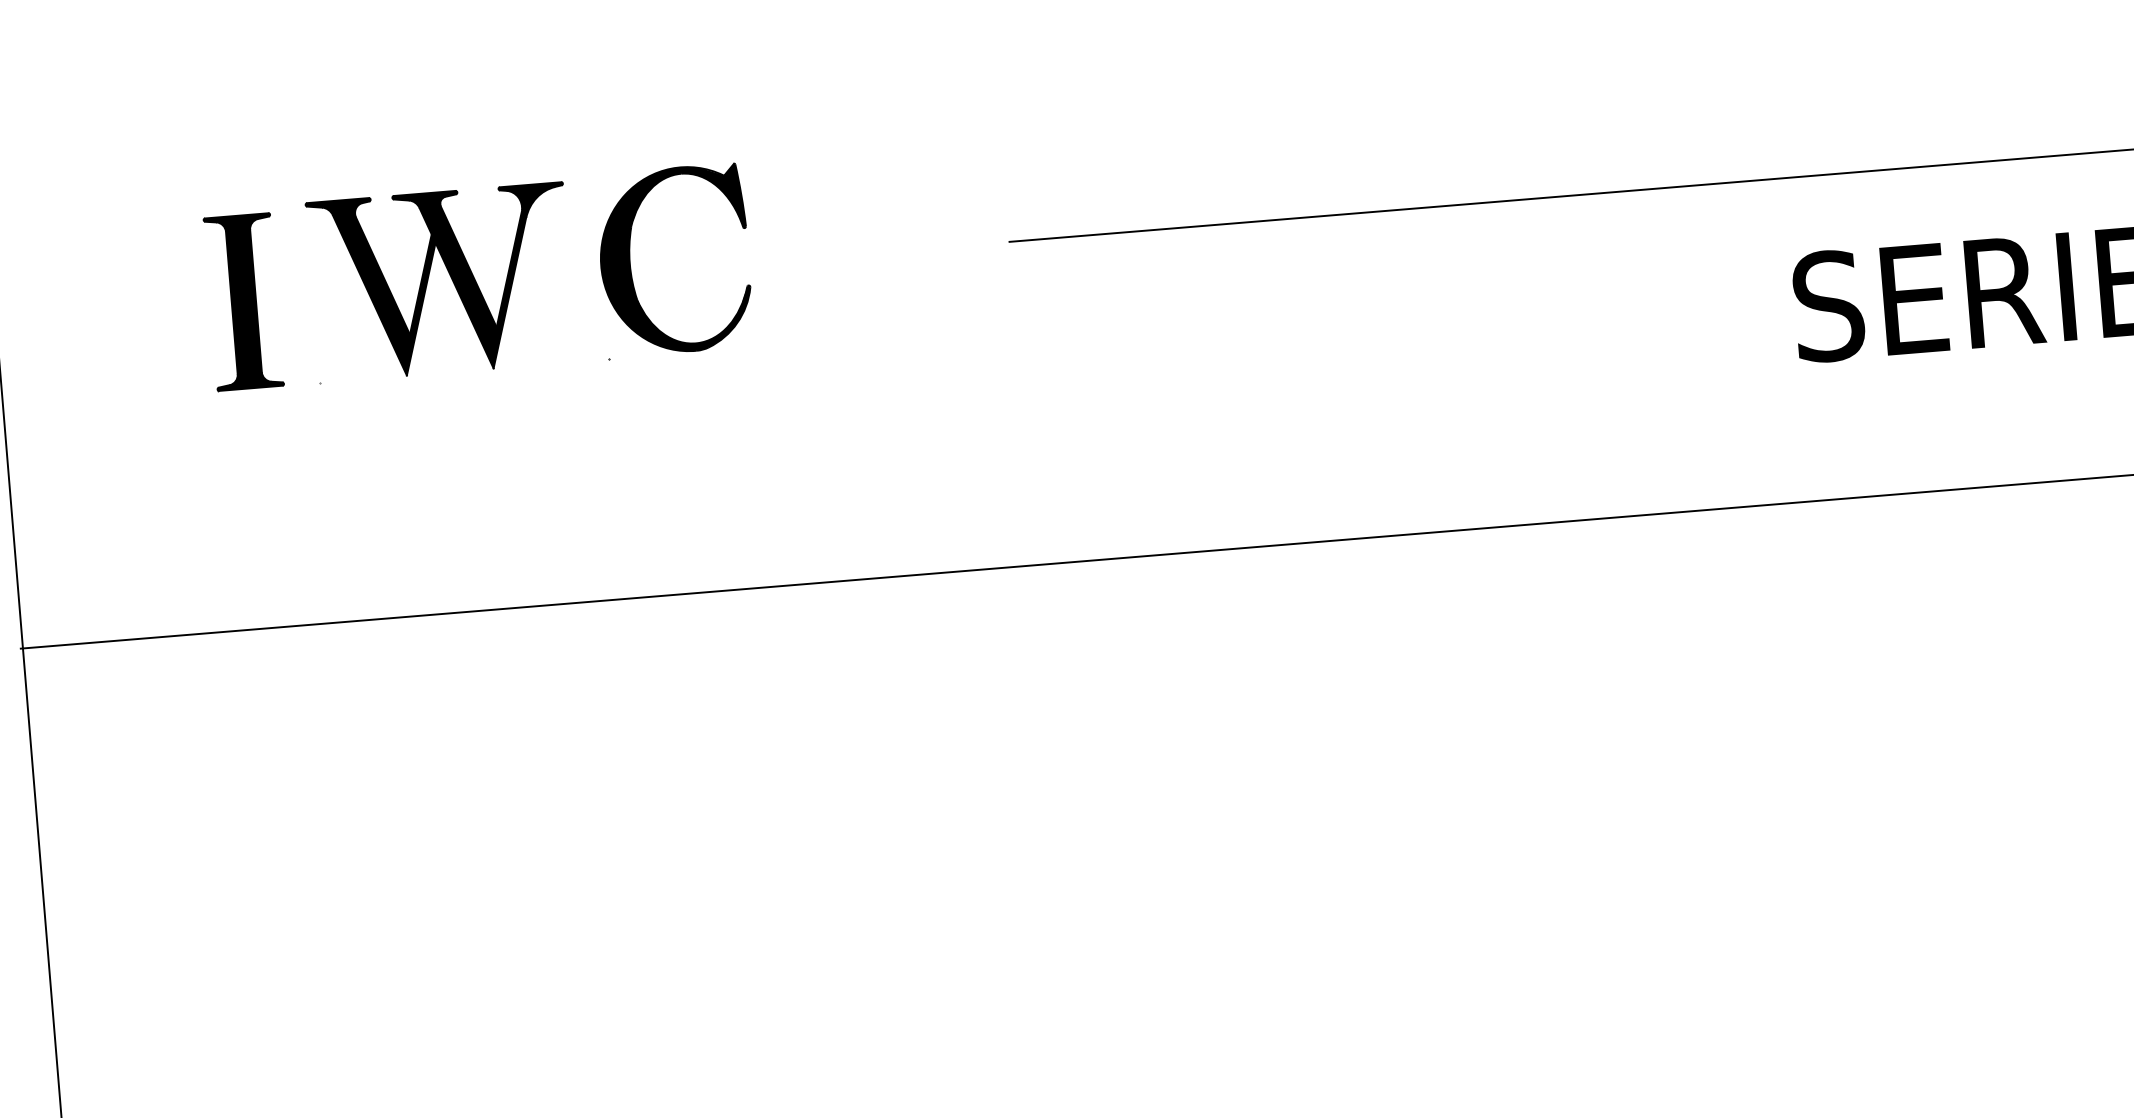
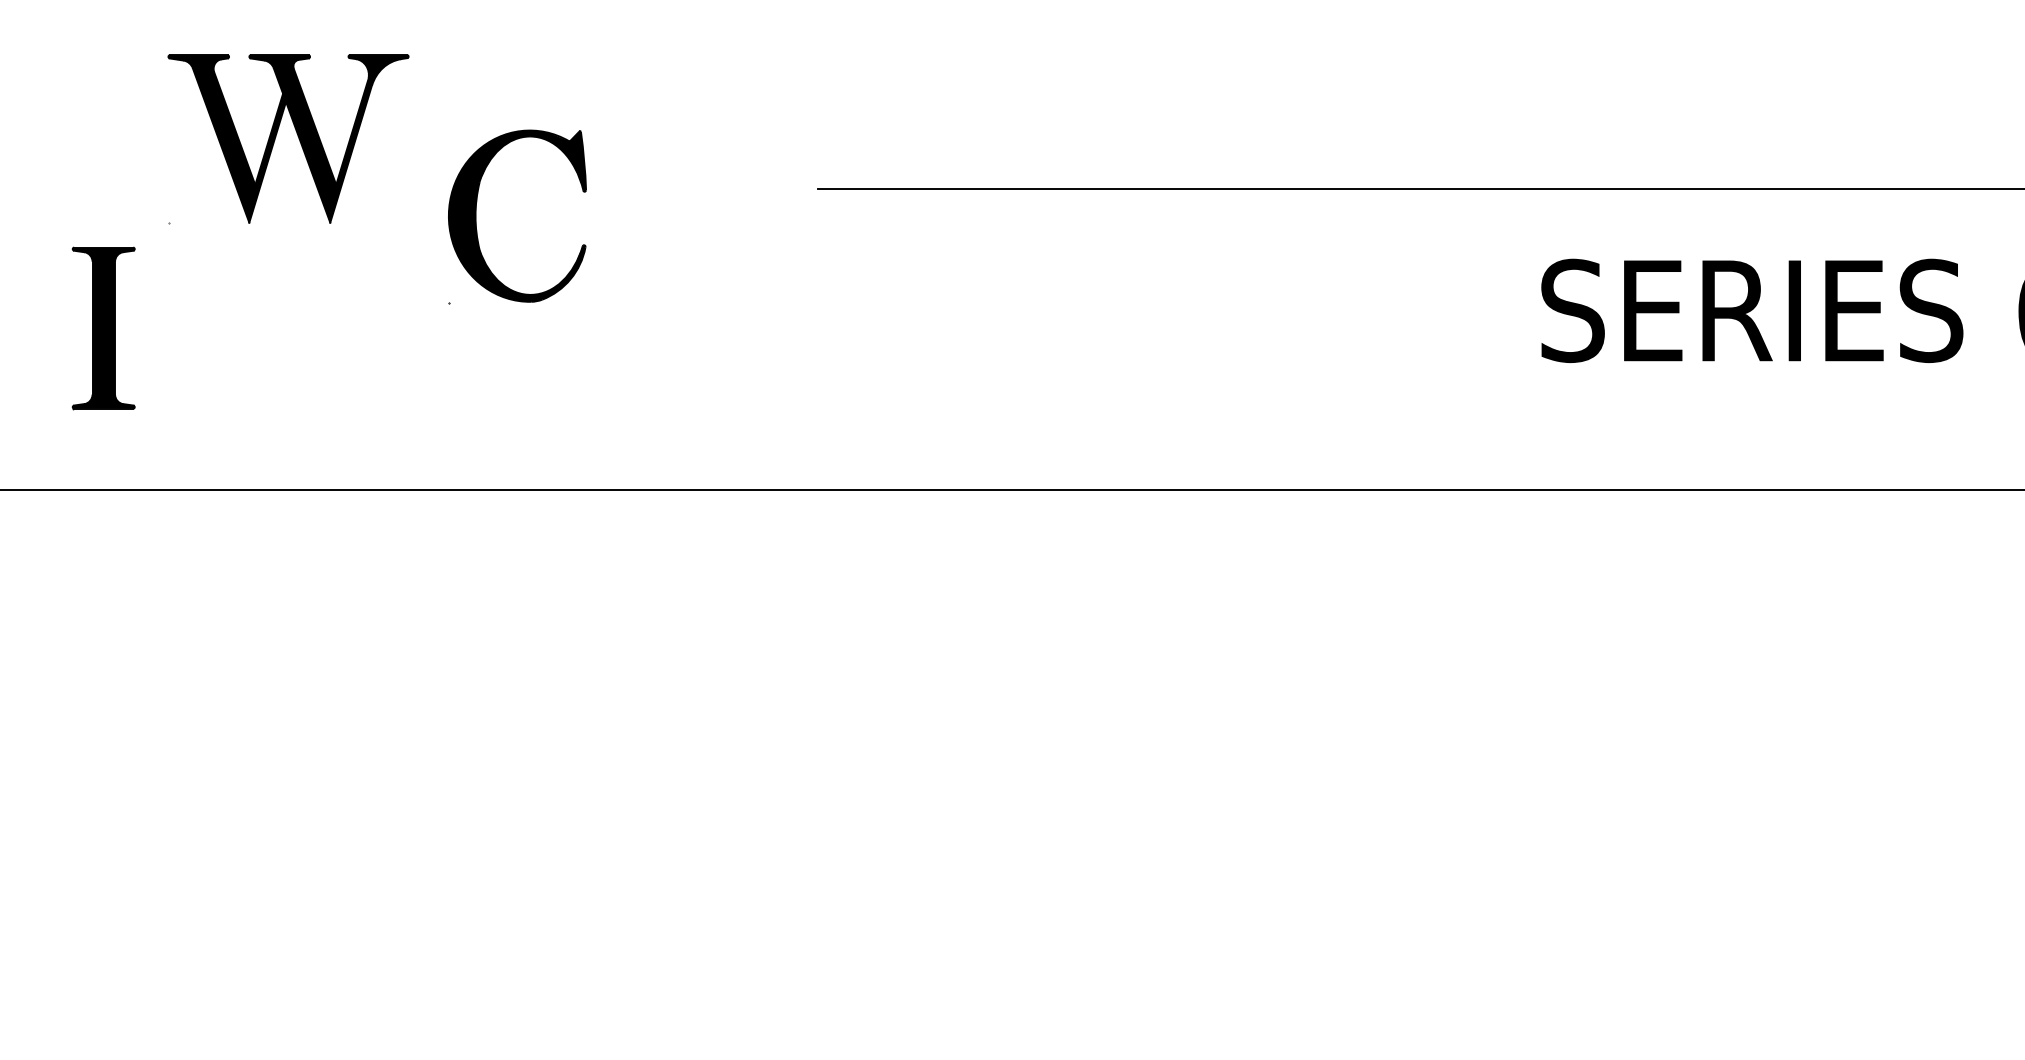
part: (630, 264) -> (476, 216), moved
part: (450, 278) -> (297, 136), moved
part: (243, 302) -> (103, 328), moved

